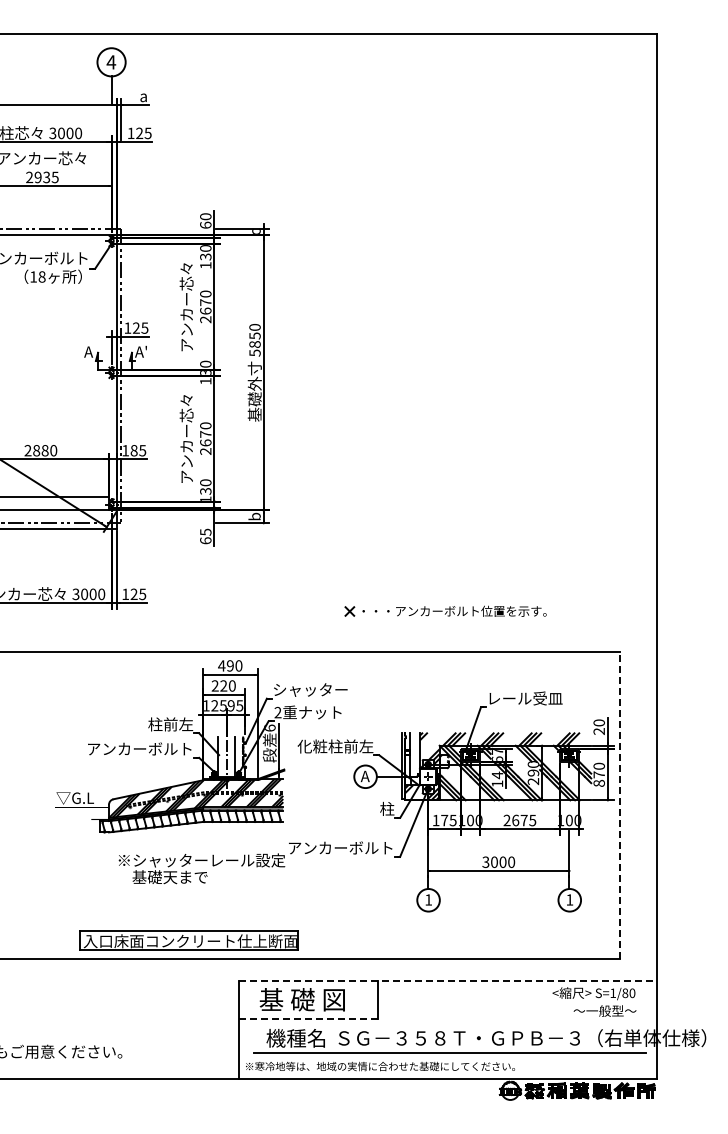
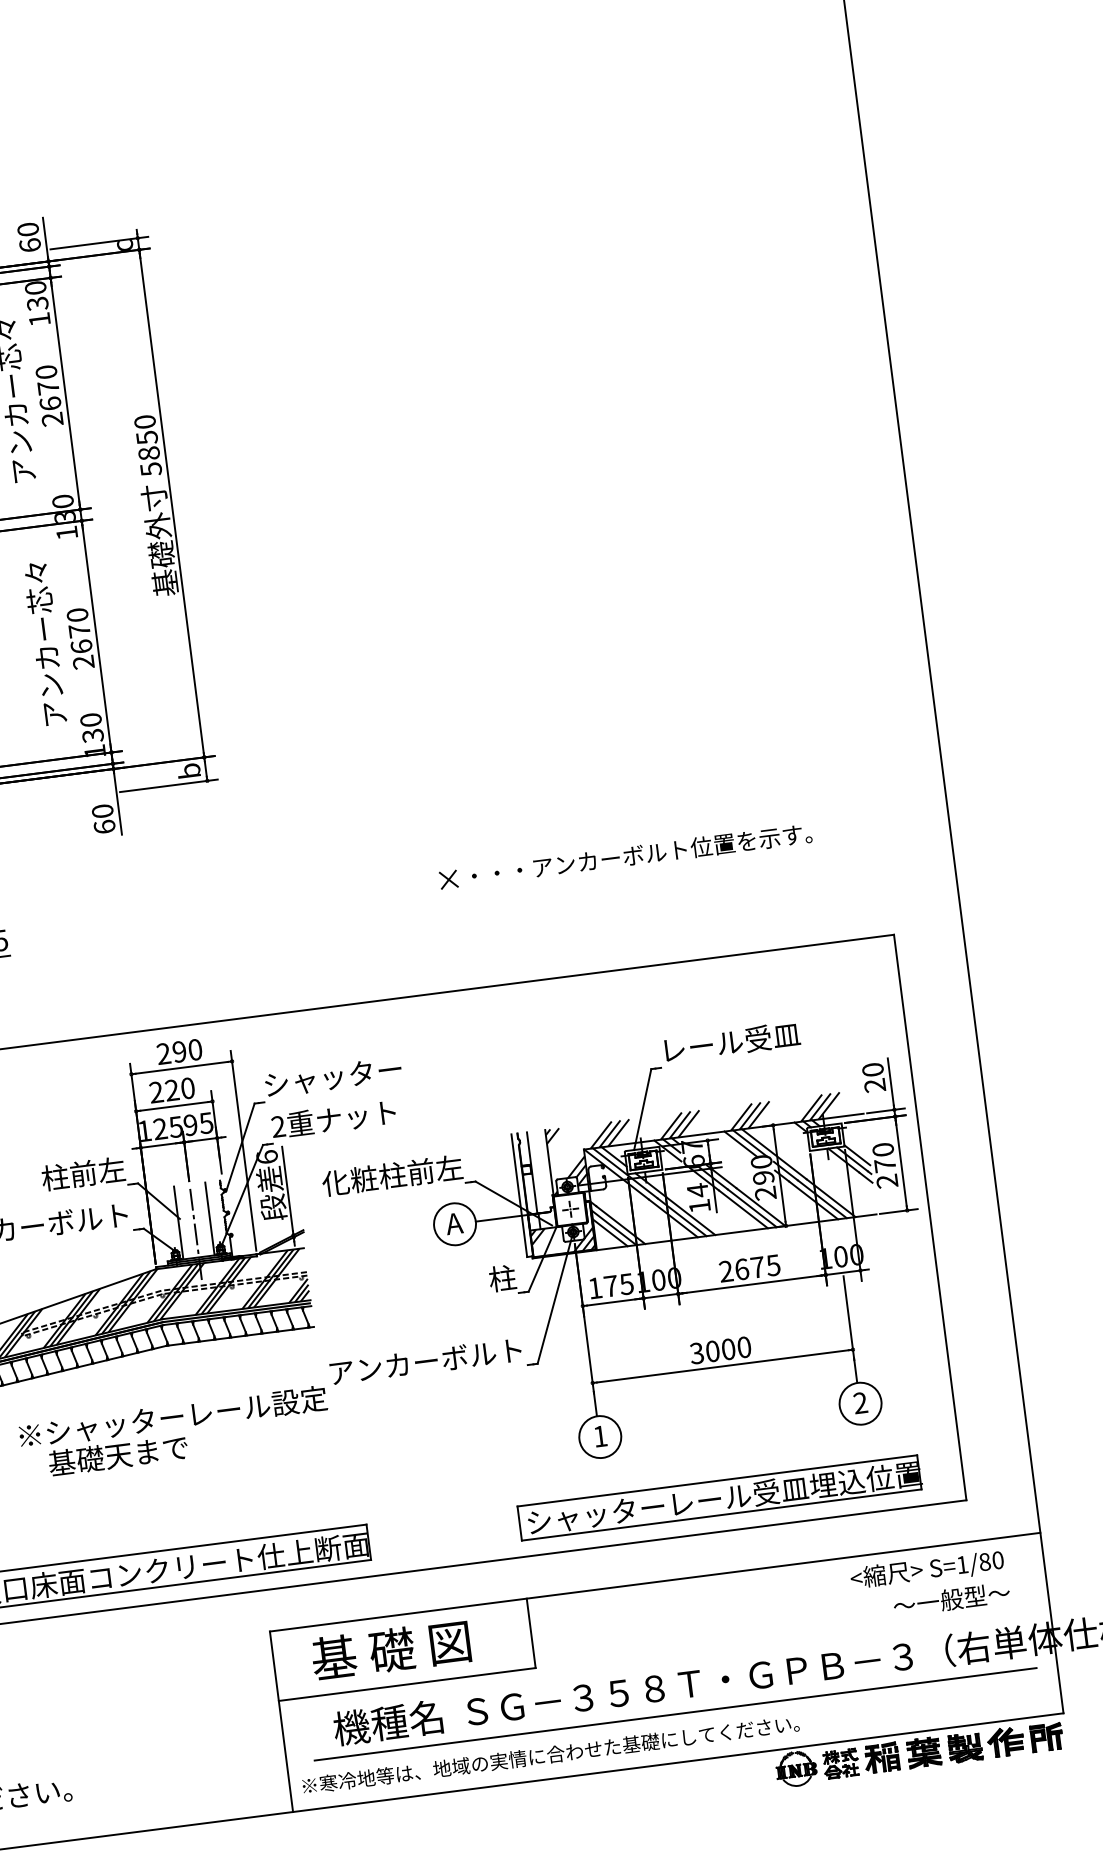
text: (205, 531) -> (101, 809), 65 -> 60
part: (445, 610) -> (624, 855), moved
text: (221, 665) -> (163, 1053), 490 -> 290
text: (598, 782) -> (885, 1179), 870 -> 270
line: (619, 805) -> (929, 1217), dashed -> solid
text: (569, 899) -> (859, 1402), 1 -> 2
part: (488, 940) -> (720, 1497), added
line: (447, 981) -> (654, 1582), dashed -> solid
line: (308, 1019) -> (407, 1685), dashed -> solid

